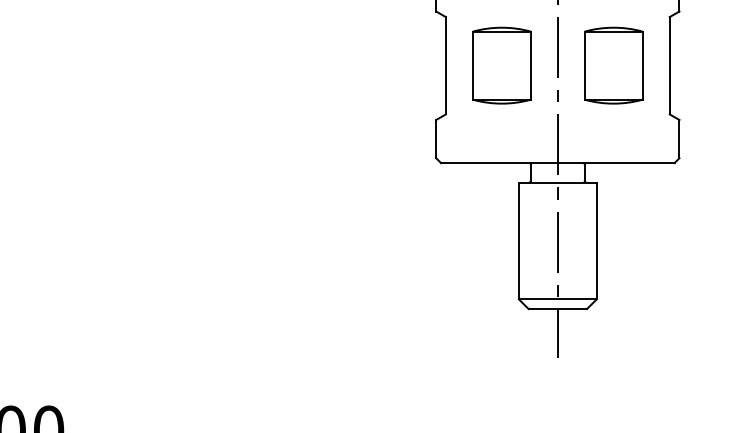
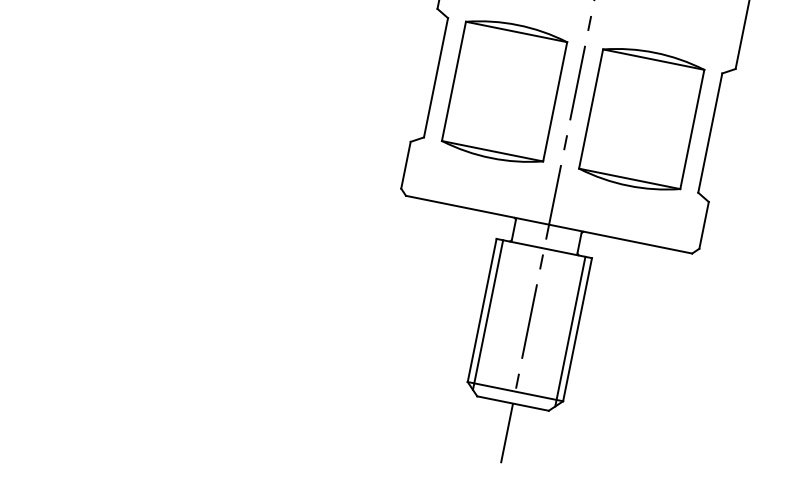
part: (501, 65) -> (504, 91), size x1.43
part: (613, 65) -> (641, 118), size x1.43
line: (524, 243) -> (488, 315), added
line: (591, 243) -> (570, 331), added

